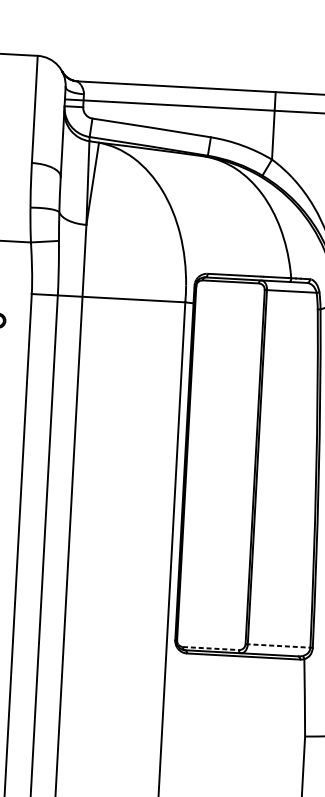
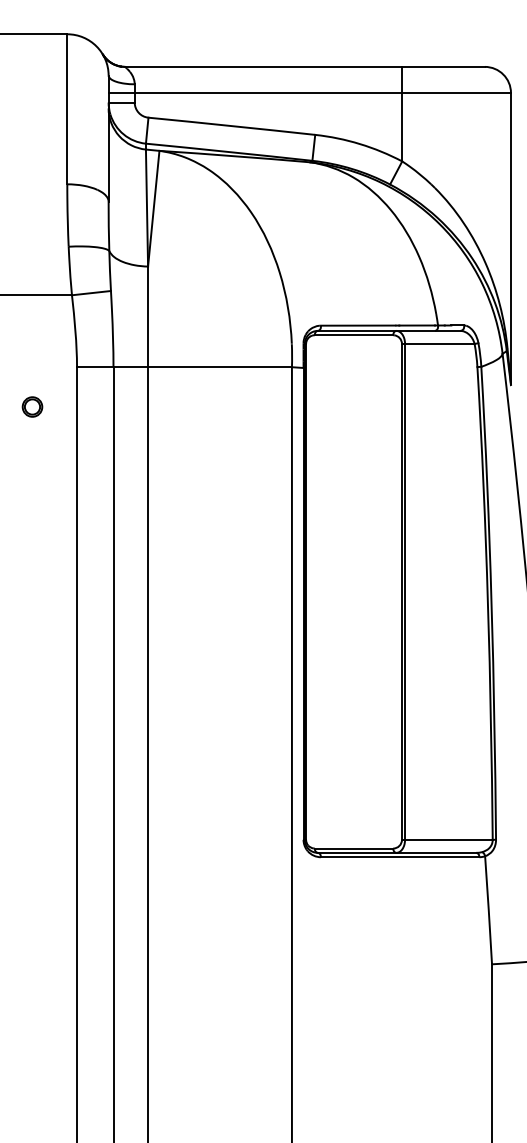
line: (278, 645) -> (447, 839), dashed -> solid
line: (211, 648) -> (354, 848), dashed -> solid

